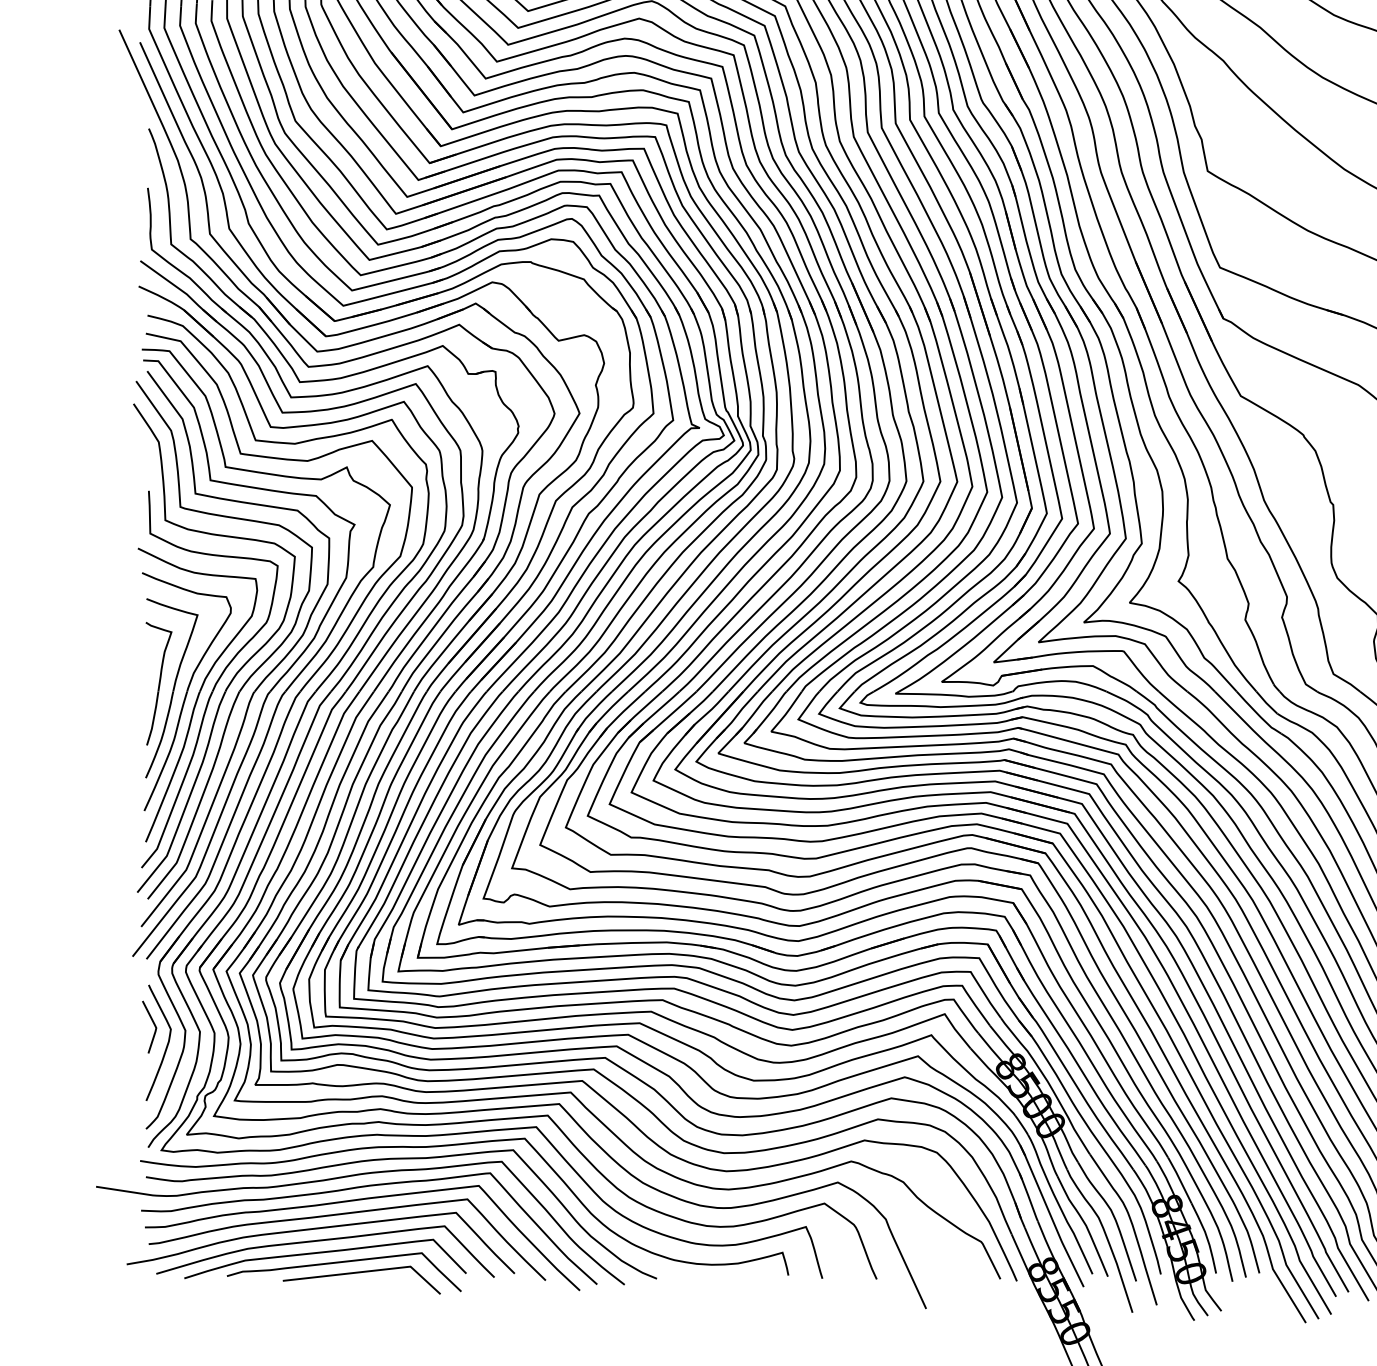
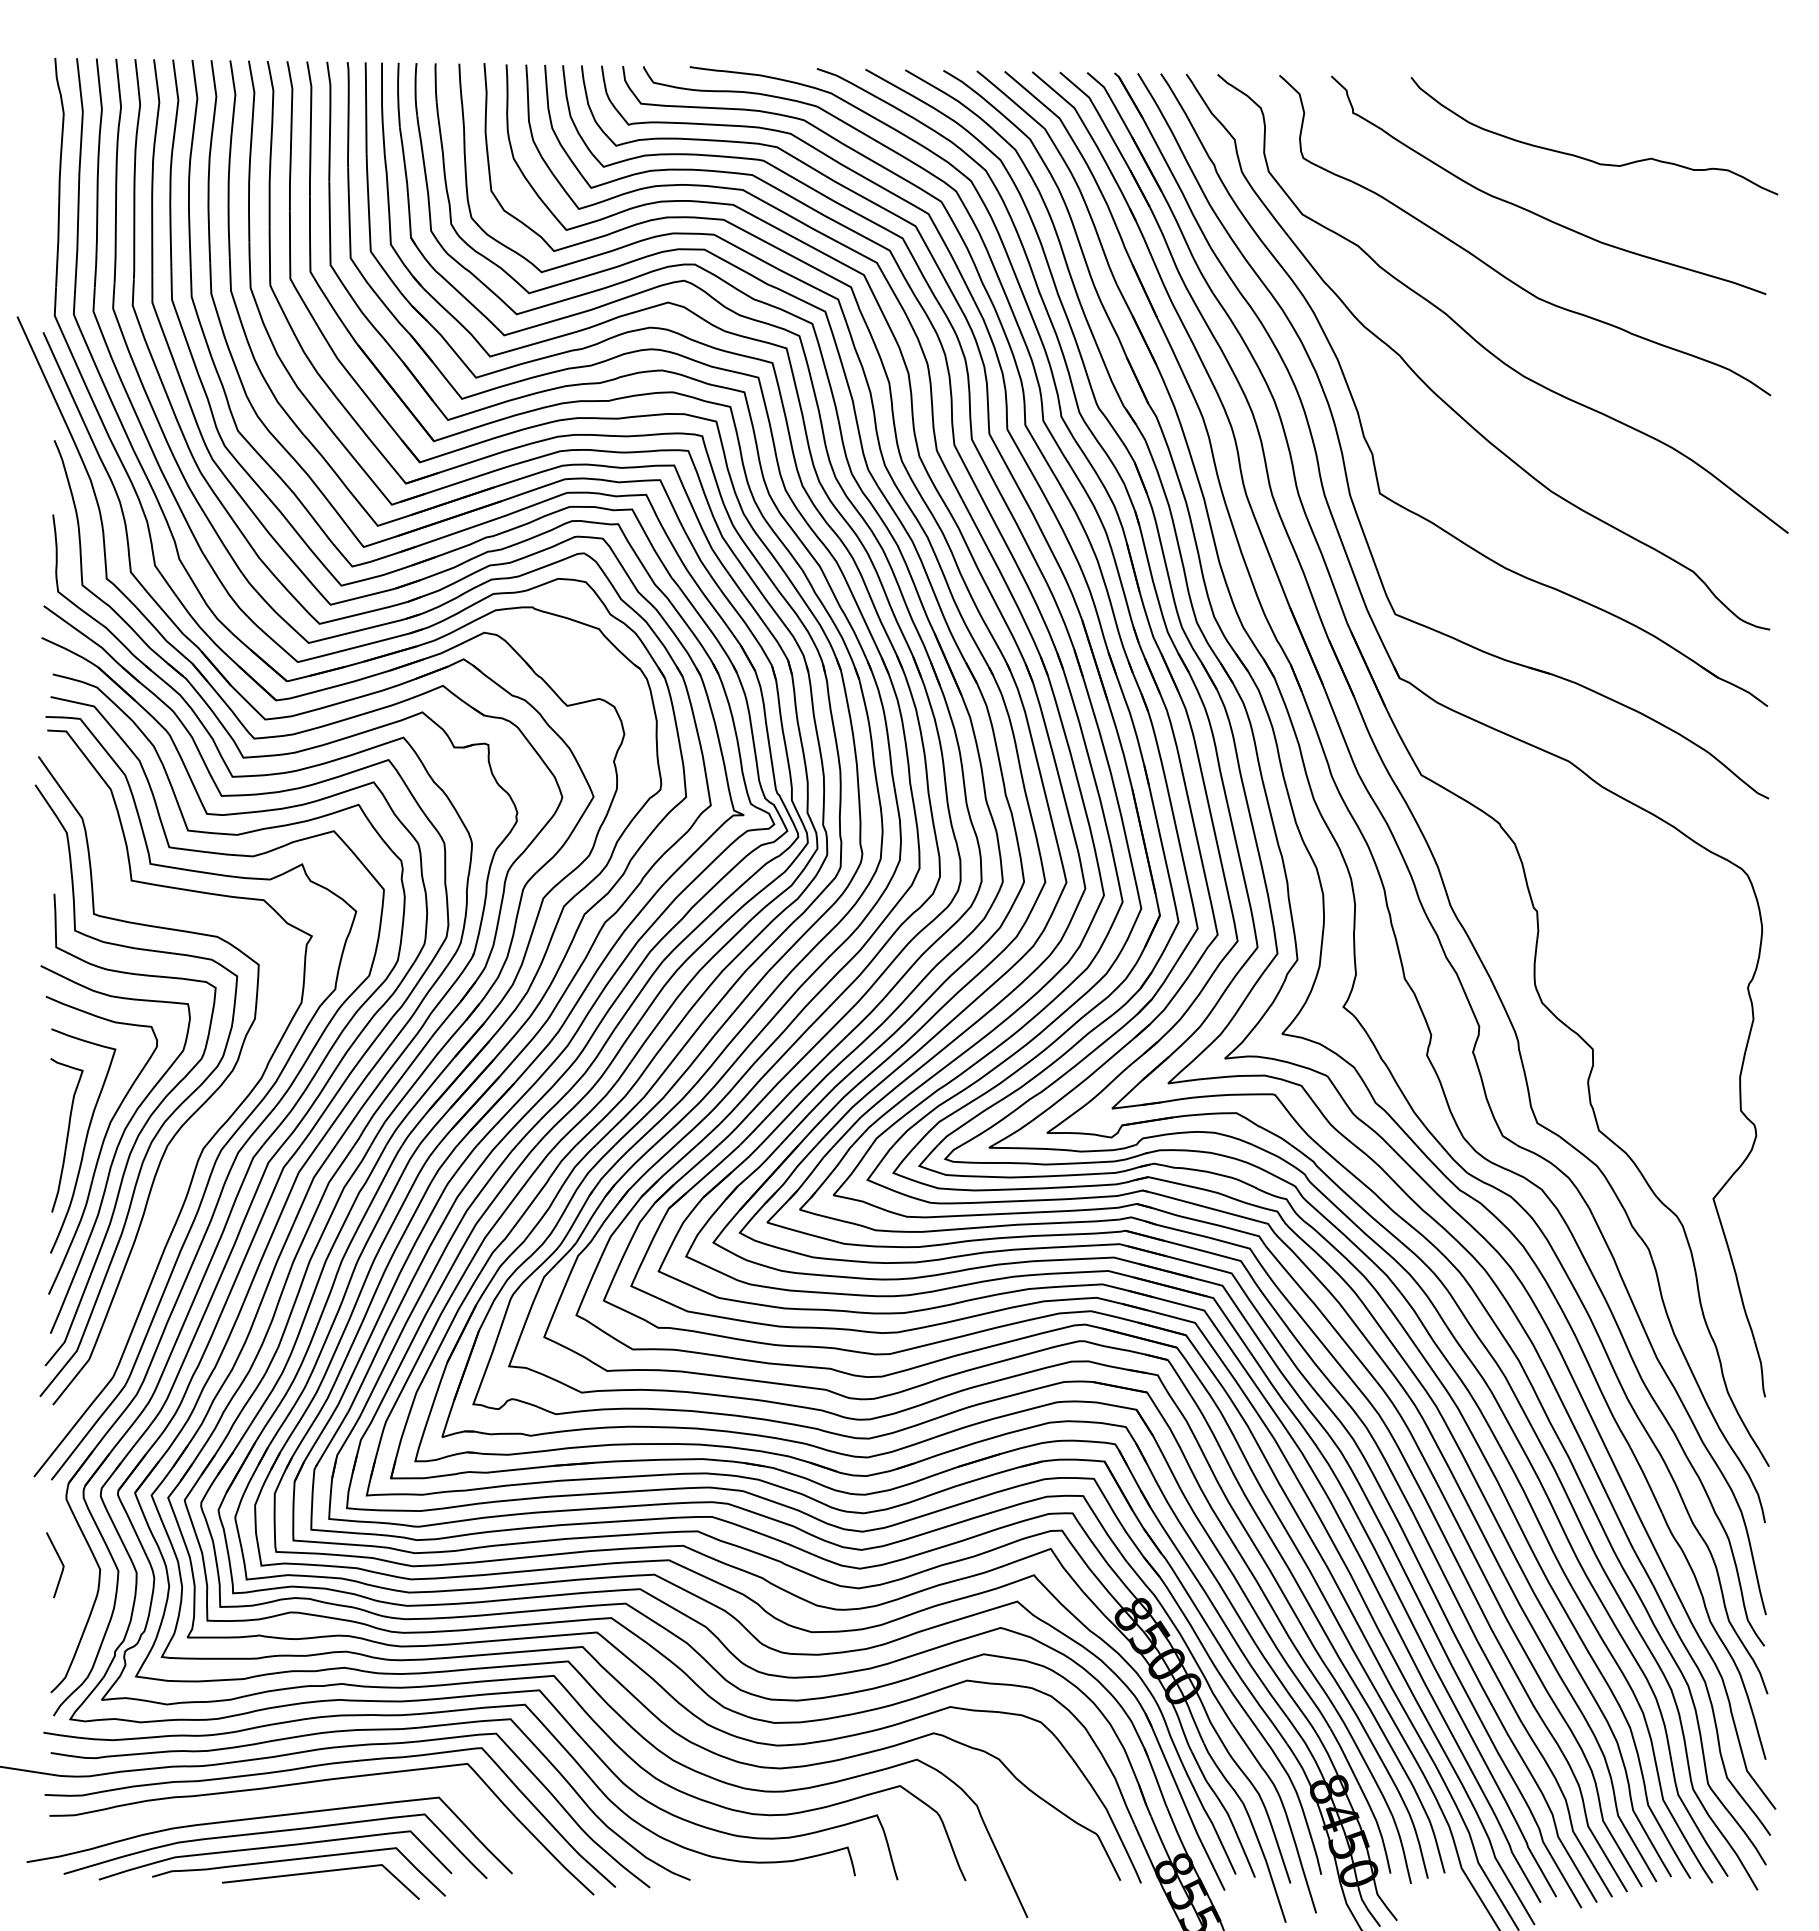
part: (265, 676) -> (200, 1126), removed
curve: (166, 1045) -> (76, 1588), removed
curve: (347, 1214) -> (302, 1799), removed

